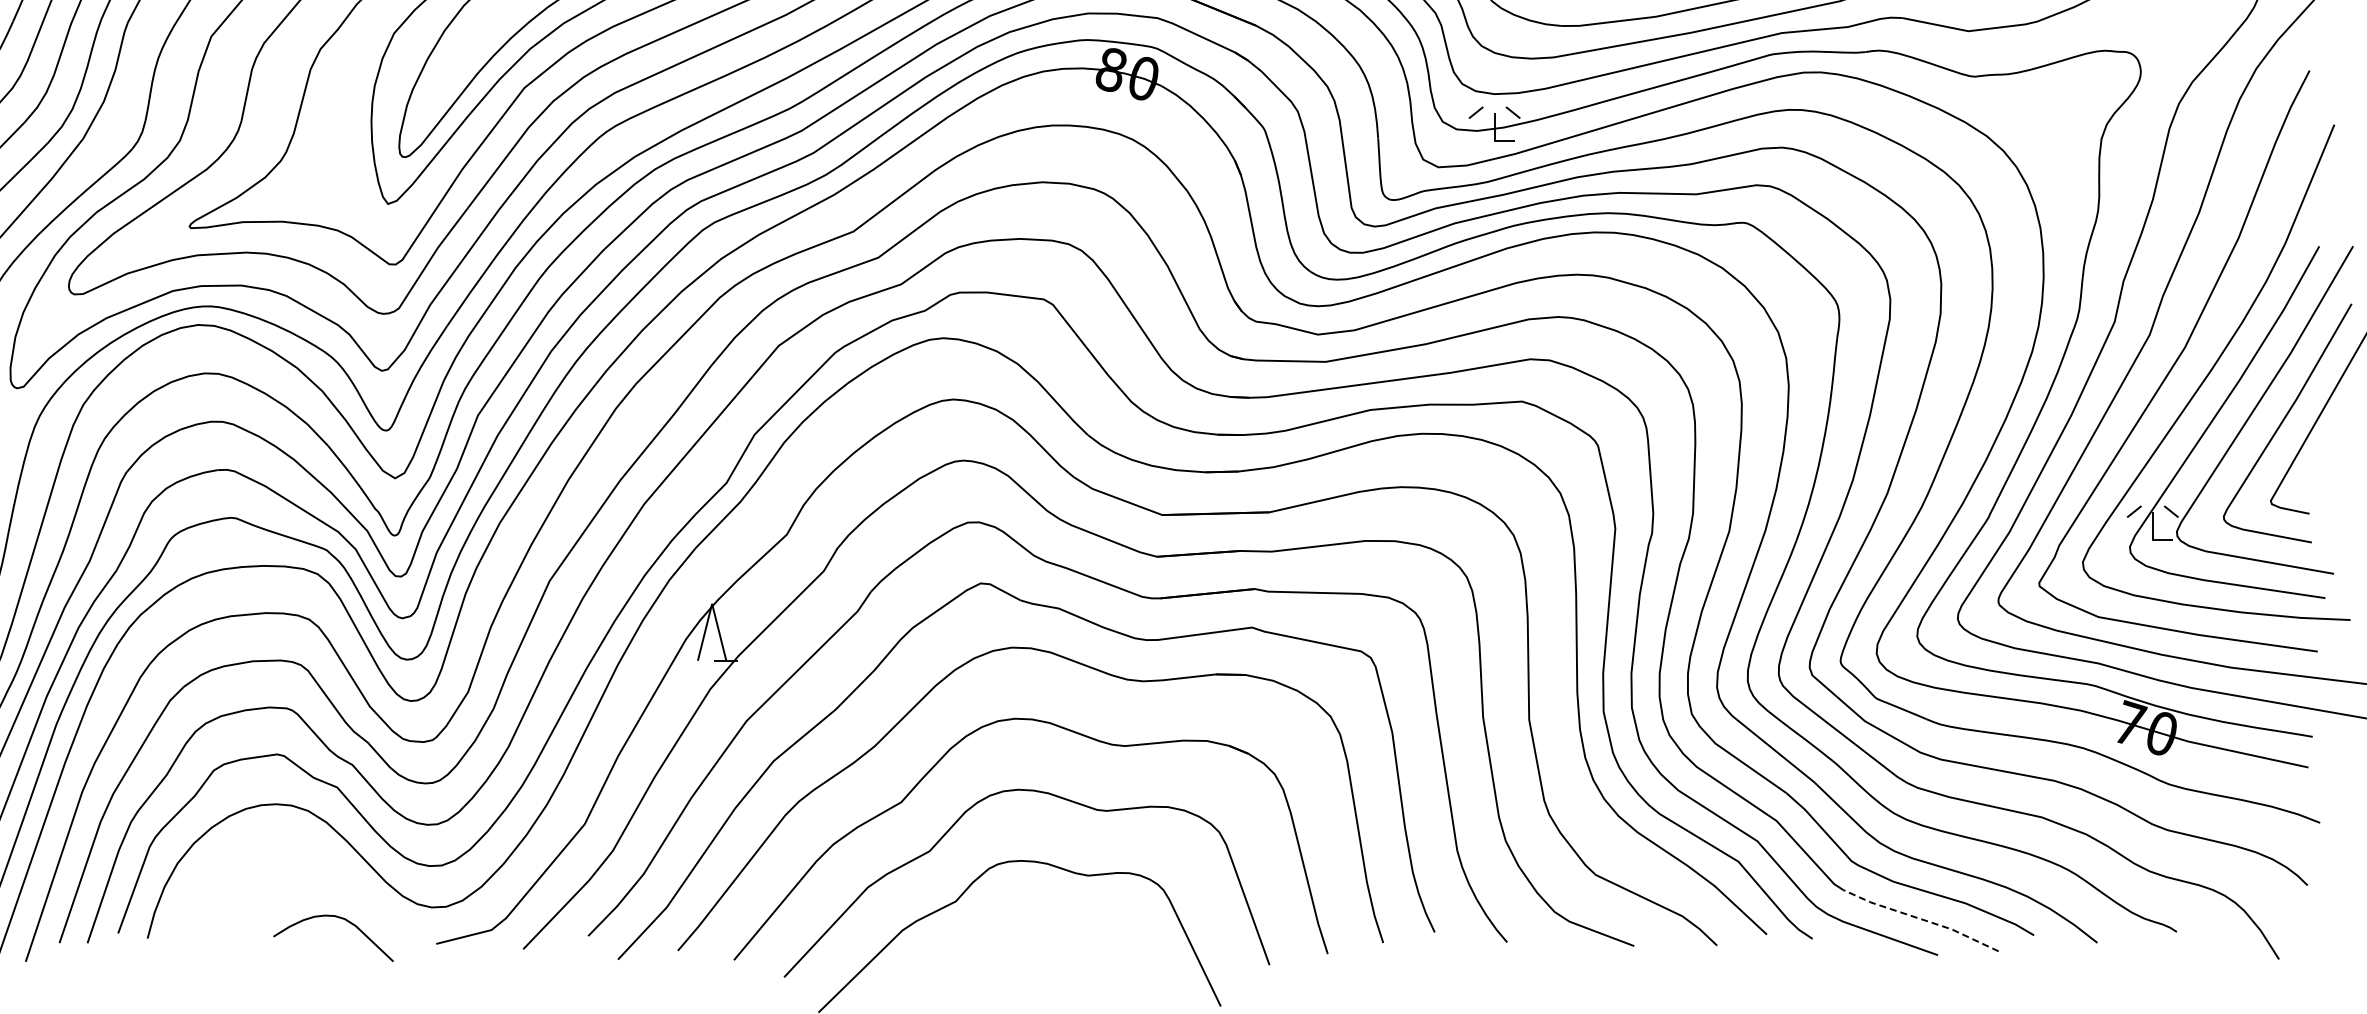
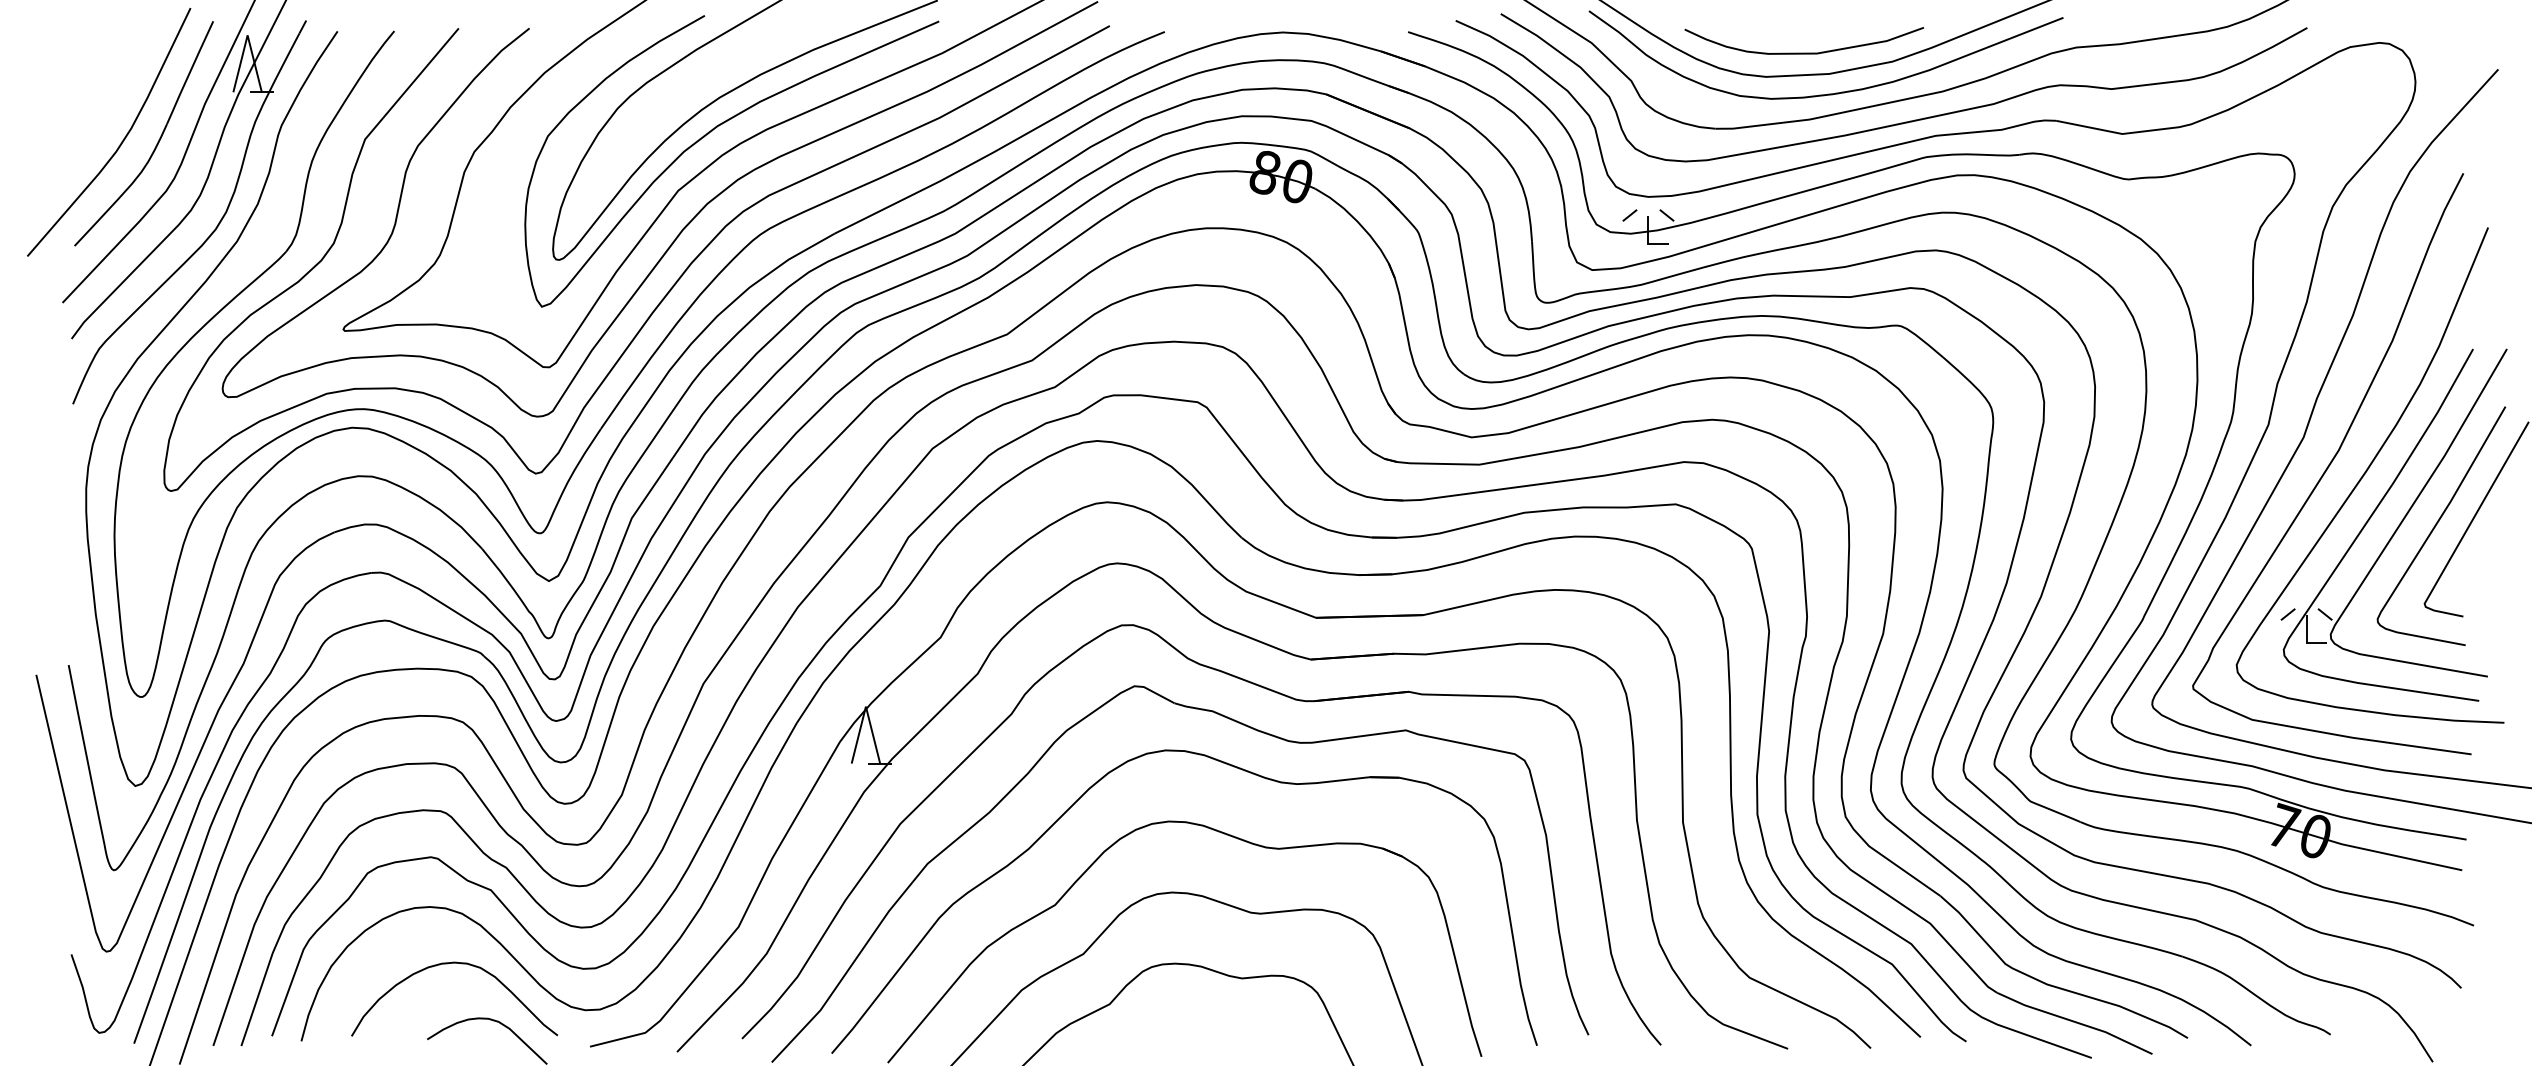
curve: (293, 861) -> (447, 964), added
line: (1920, 918) -> (2074, 1021), dashed -> solid

